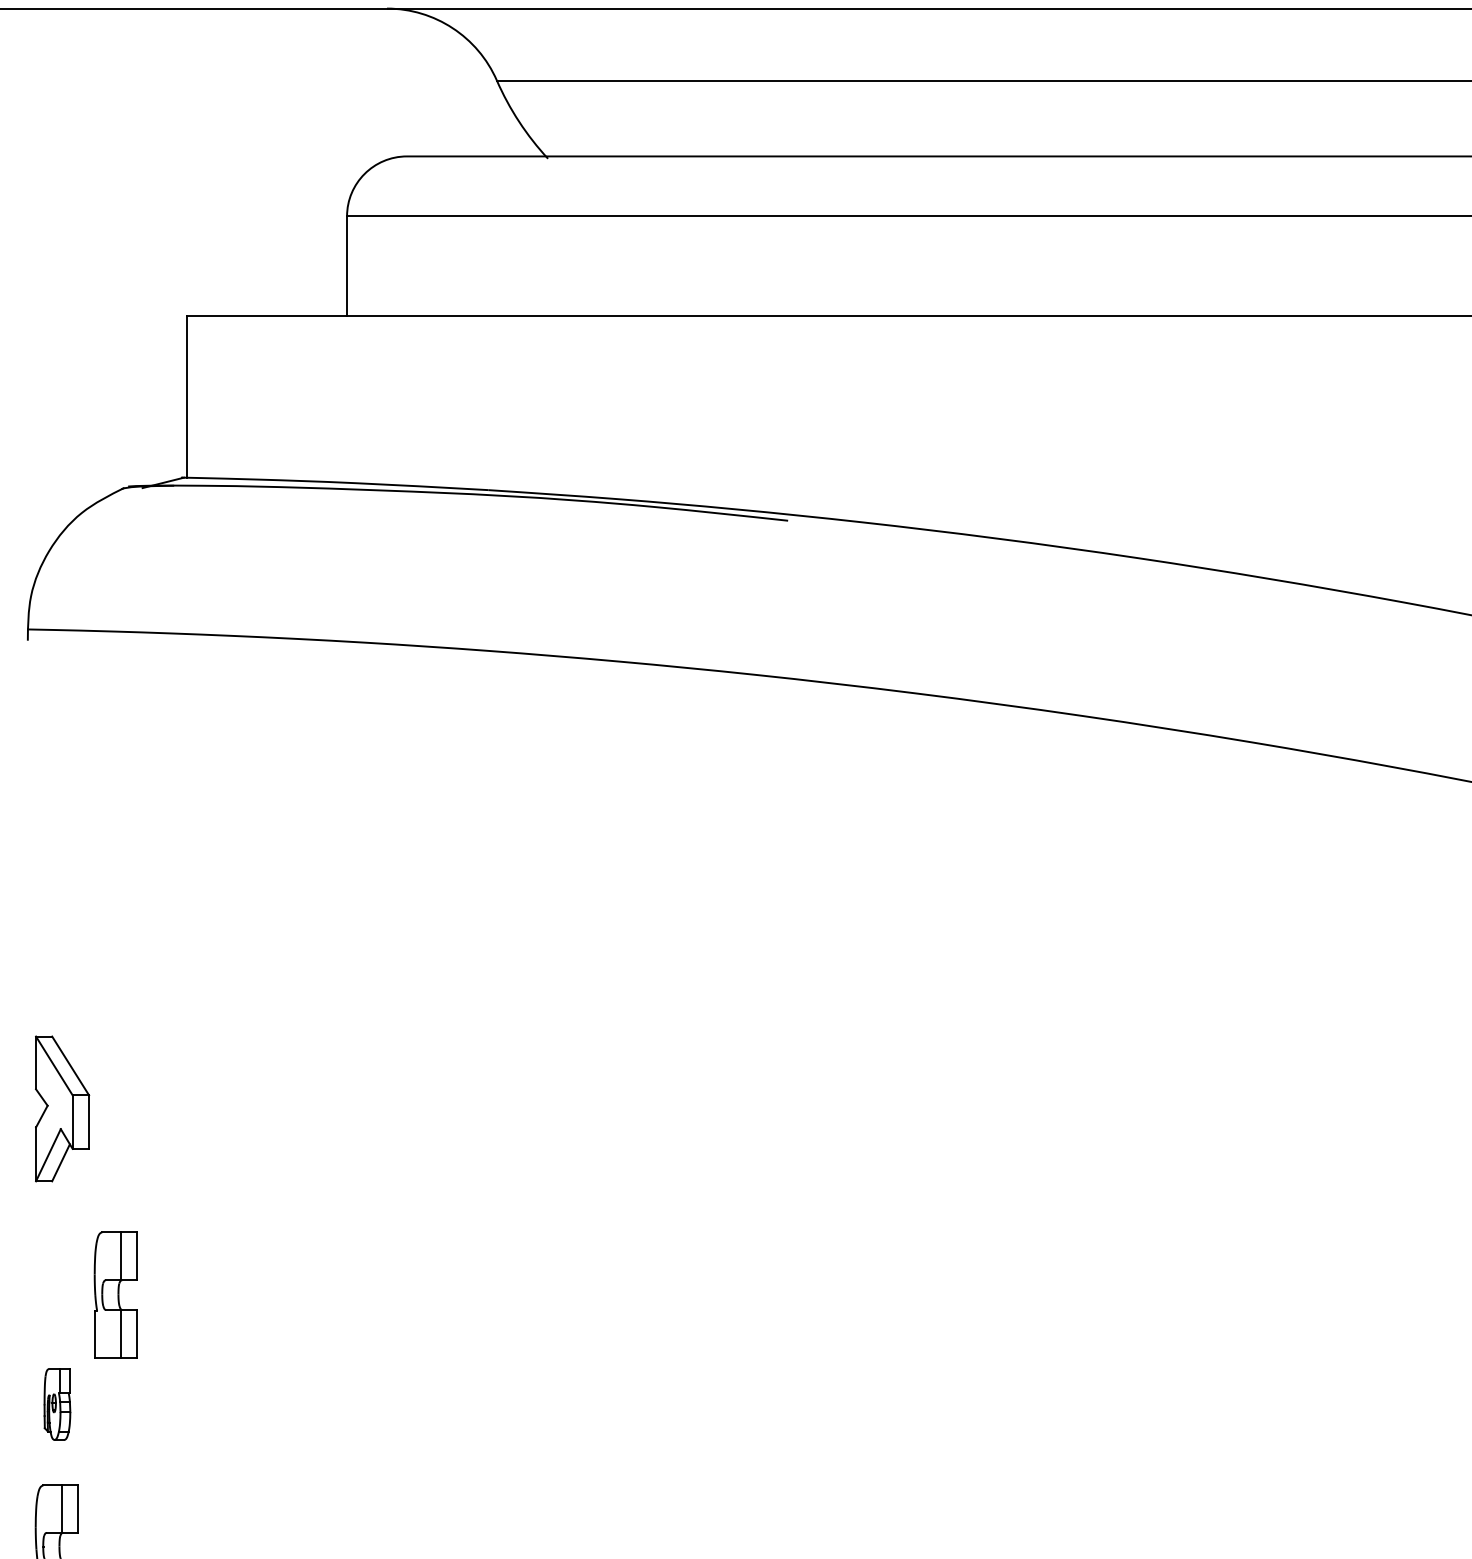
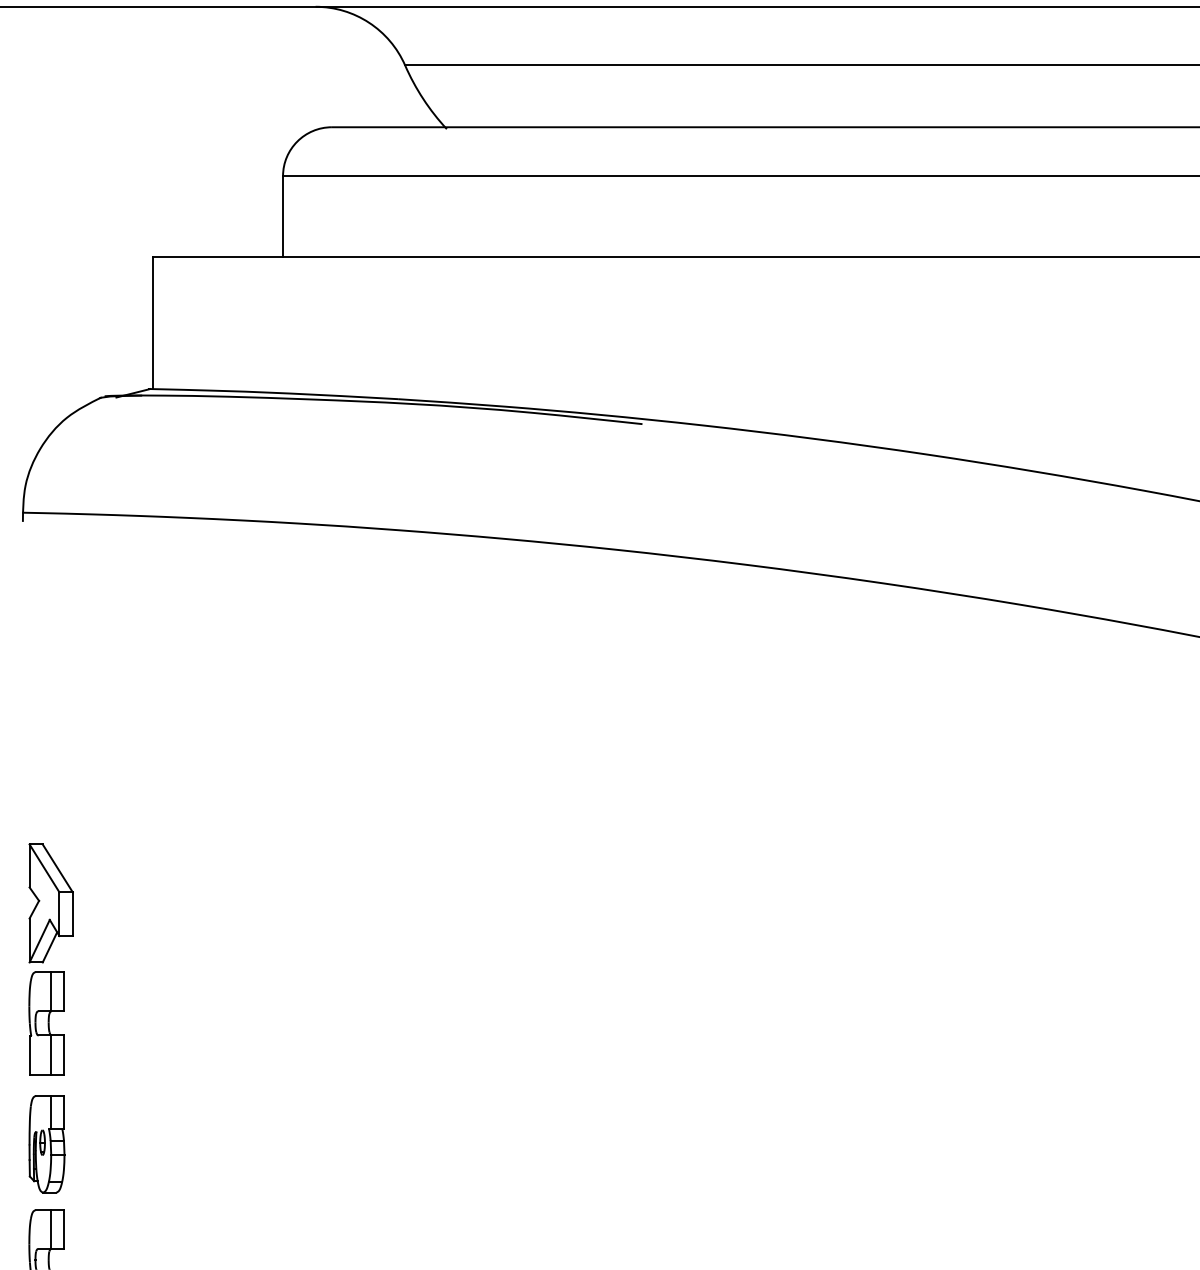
part: (115, 1294) -> (46, 1022), moved
part: (57, 1404) -> (47, 1144), size x1.67

